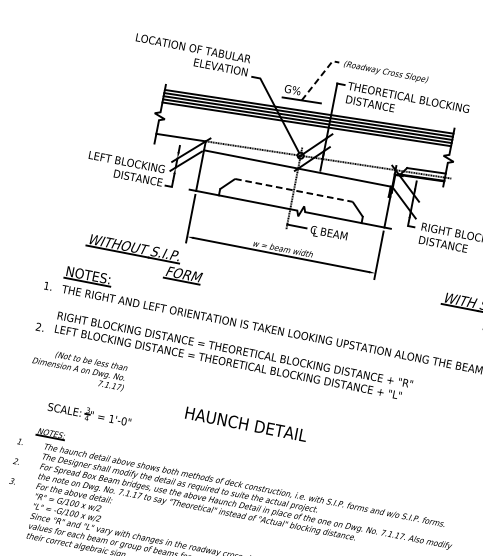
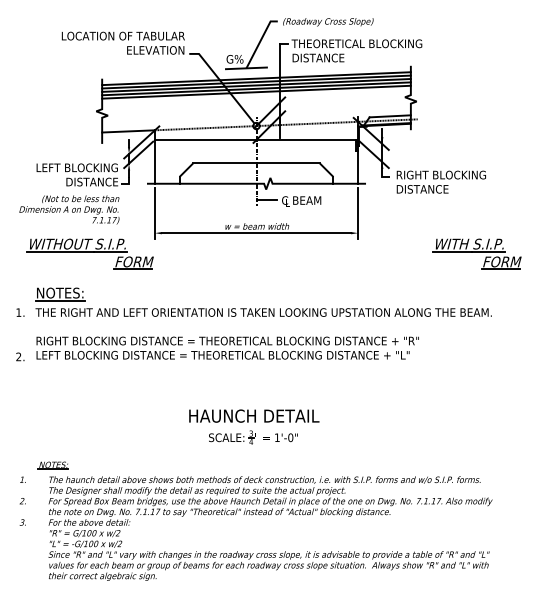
line: (319, 77) -> (260, 40), dashed -> solid
line: (294, 190) -> (257, 163), dashed -> solid
part: (144, 258) -> (89, 253), moved
text: (79, 369) -> (69, 209), moved
part: (89, 414) -> (253, 437), moved

